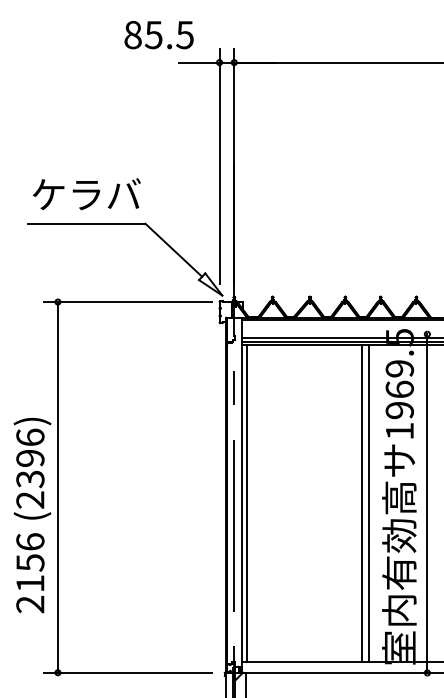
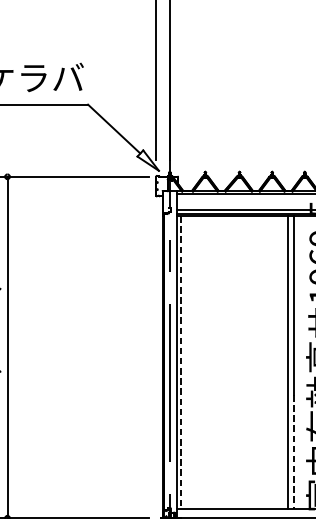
line: (246, 503) -> (181, 362), solid -> dashed
line: (368, 600) -> (293, 451), solid -> dashed

